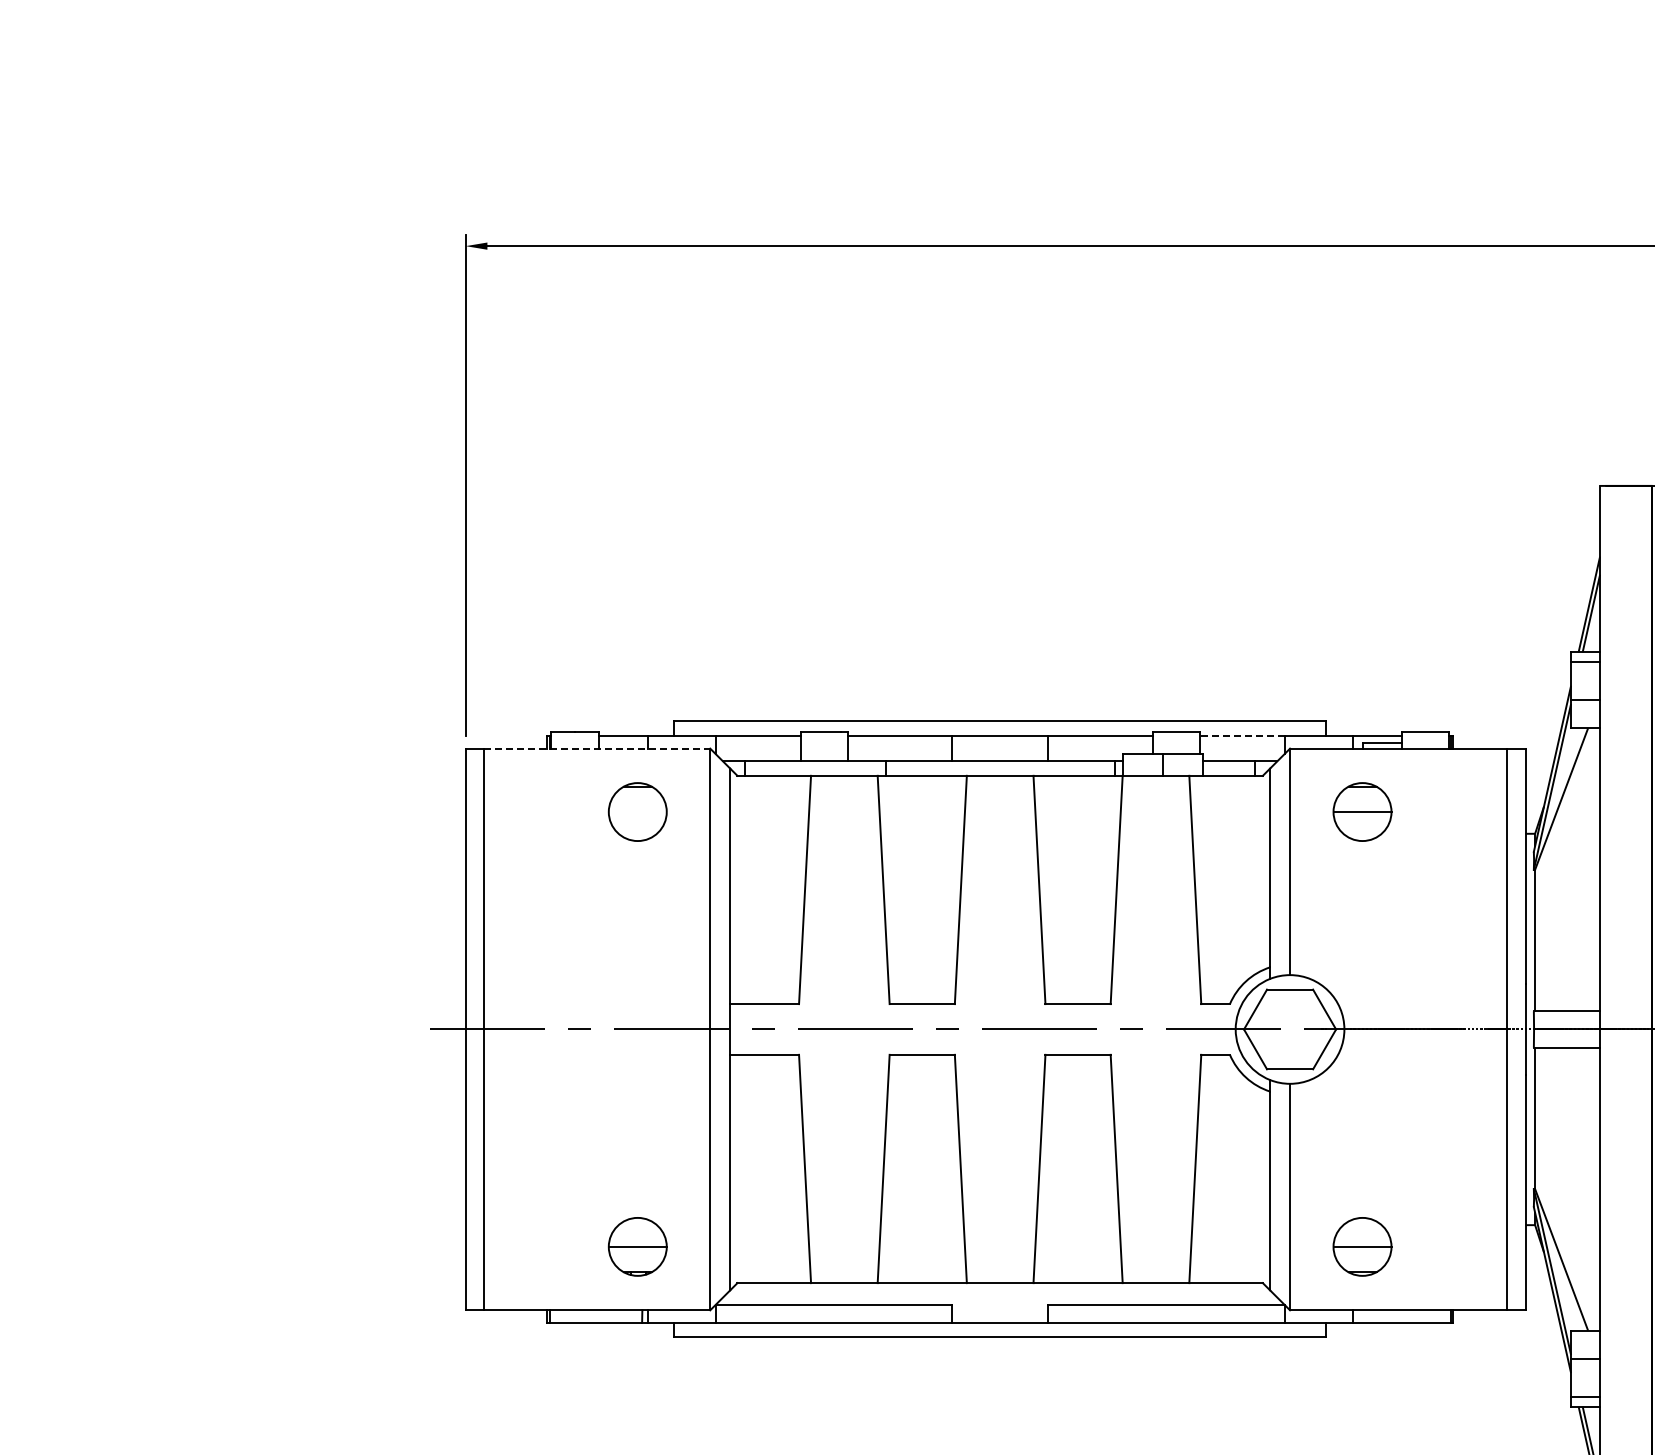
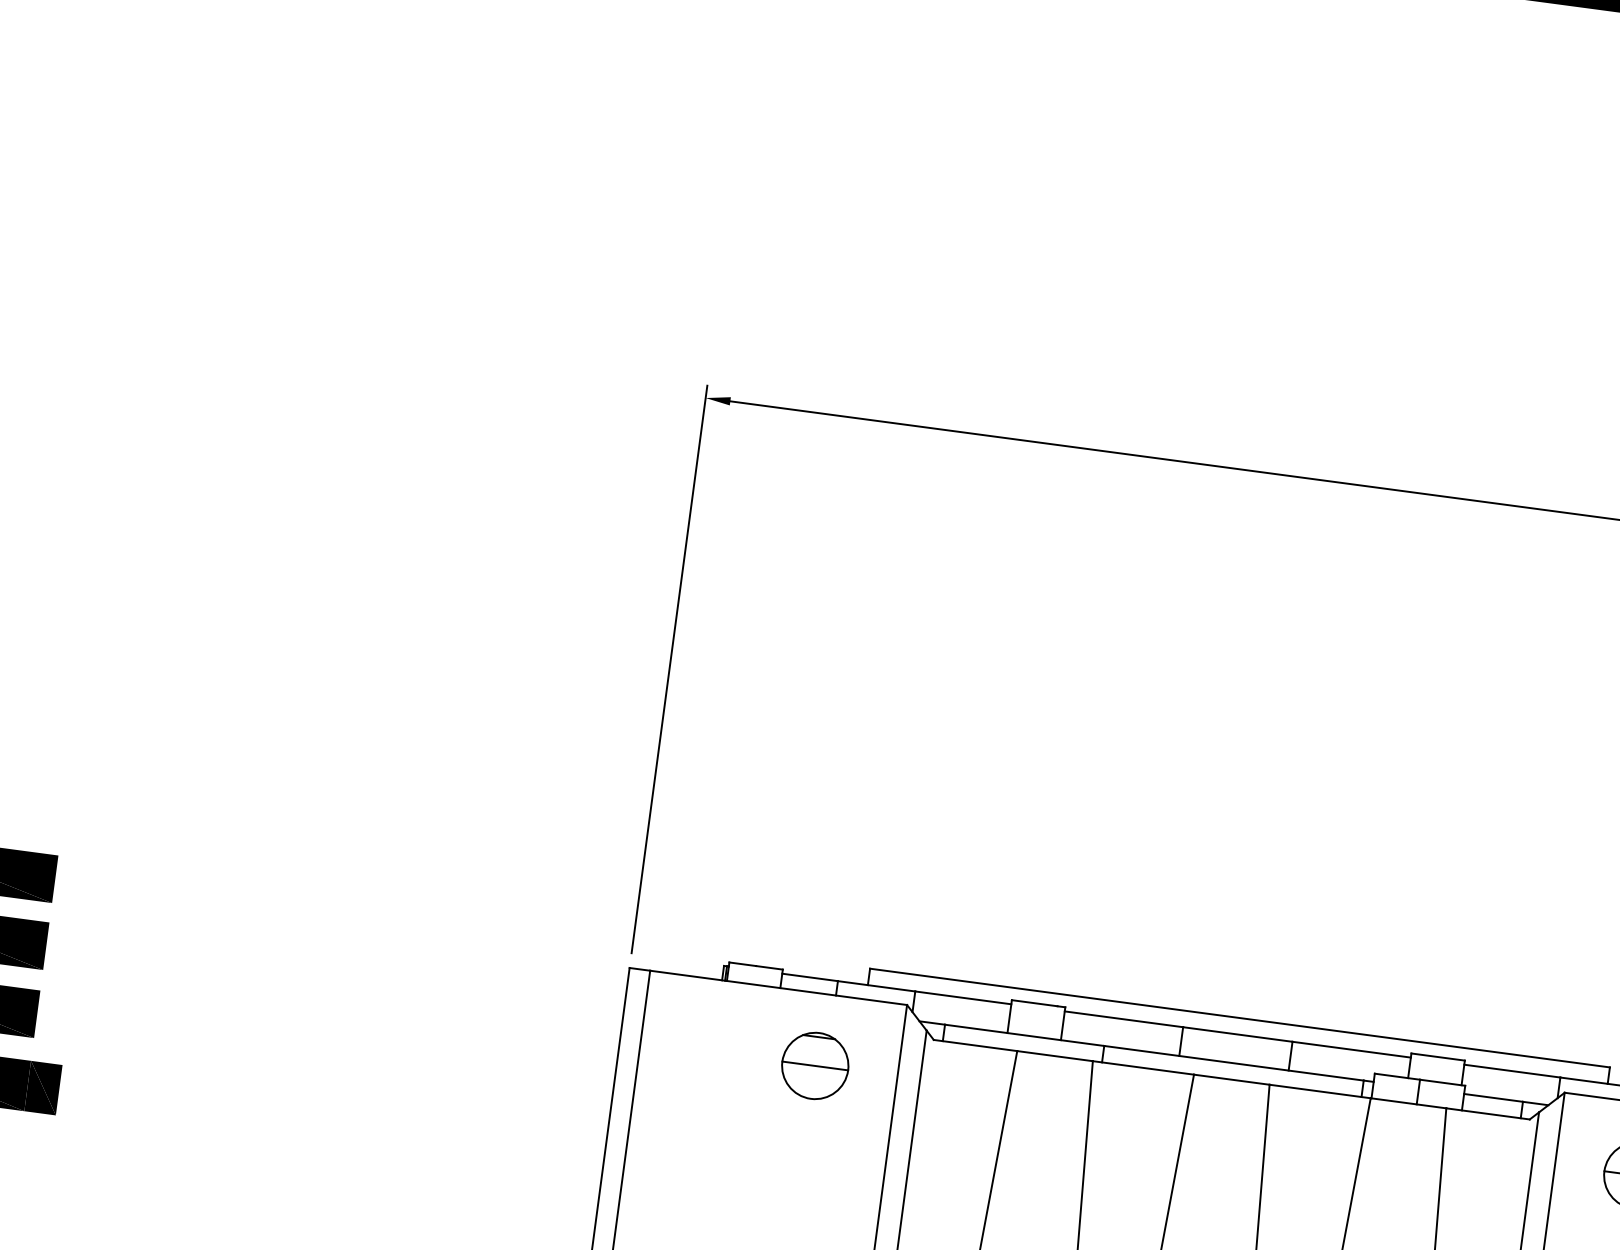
line: (1241, 735) -> (1511, 1070), dashed -> solid
line: (597, 748) -> (779, 987), dashed -> solid
line: (637, 812) -> (814, 1066), added

